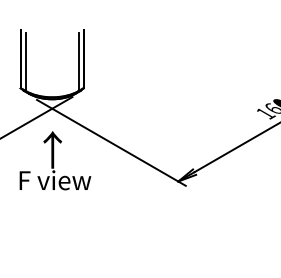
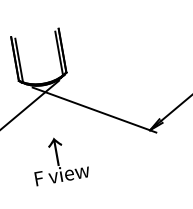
text: (55, 160) -> (59, 159), moved

